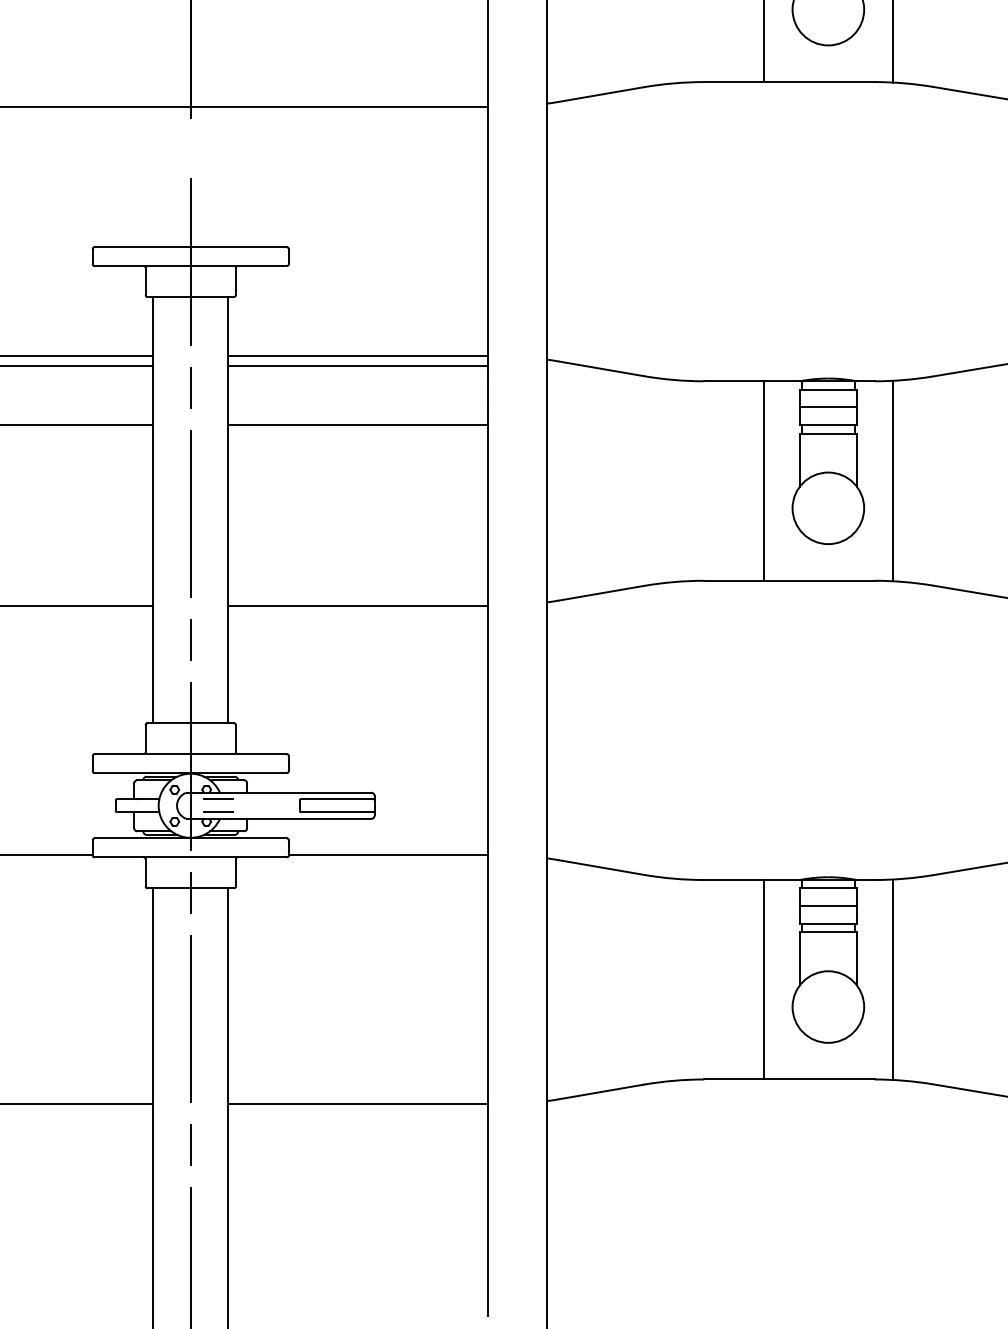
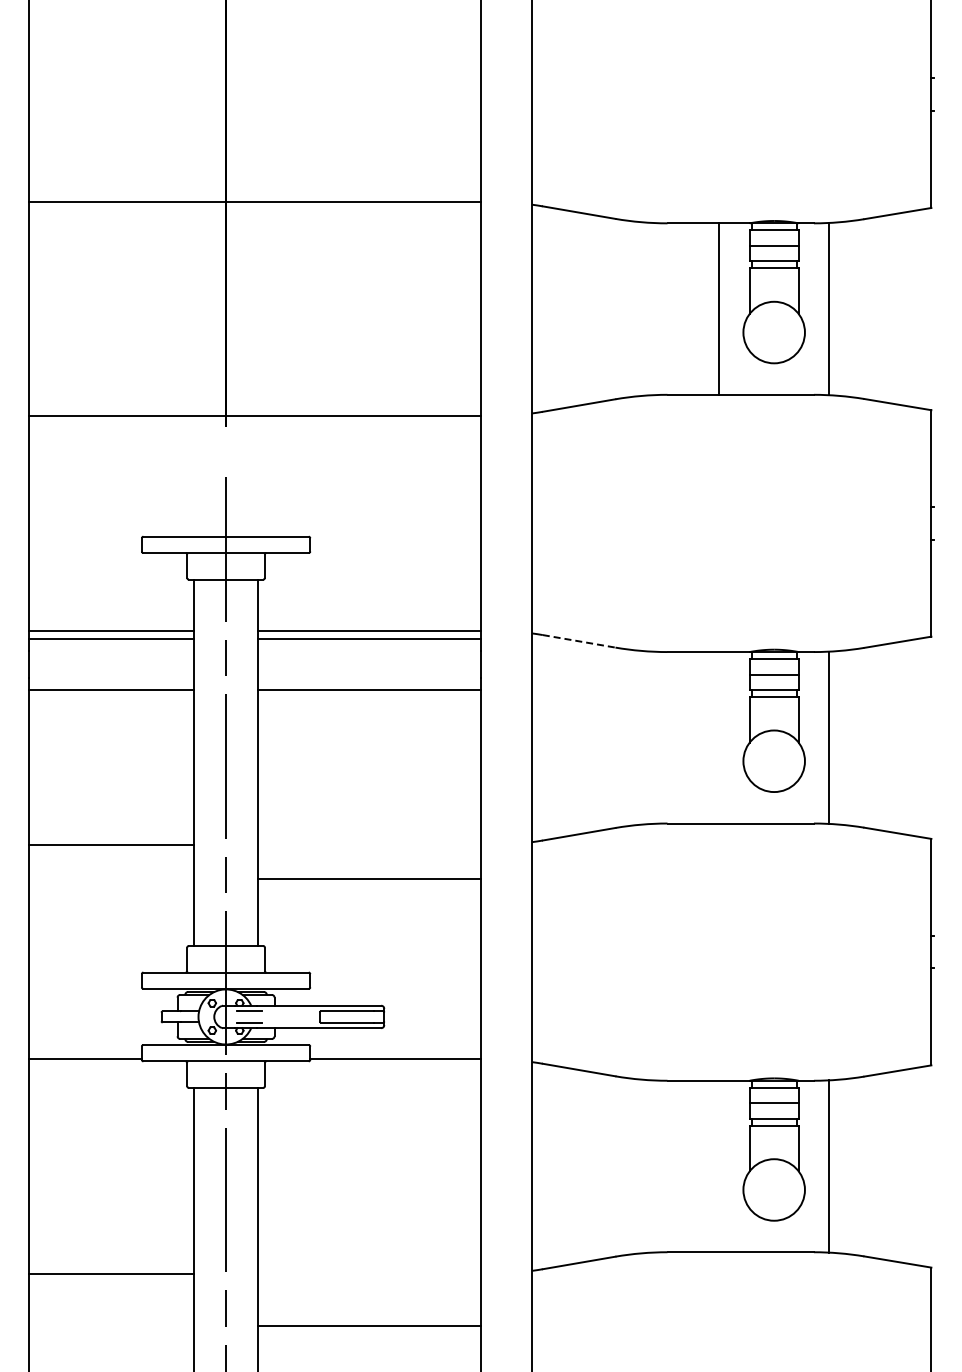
line: (601, 369) -> (579, 641), solid -> dashed
line: (764, 480) -> (719, 737), removed
line: (357, 605) -> (369, 878), moved
line: (764, 979) -> (719, 1166), removed
line: (357, 1104) -> (369, 1325), moved

